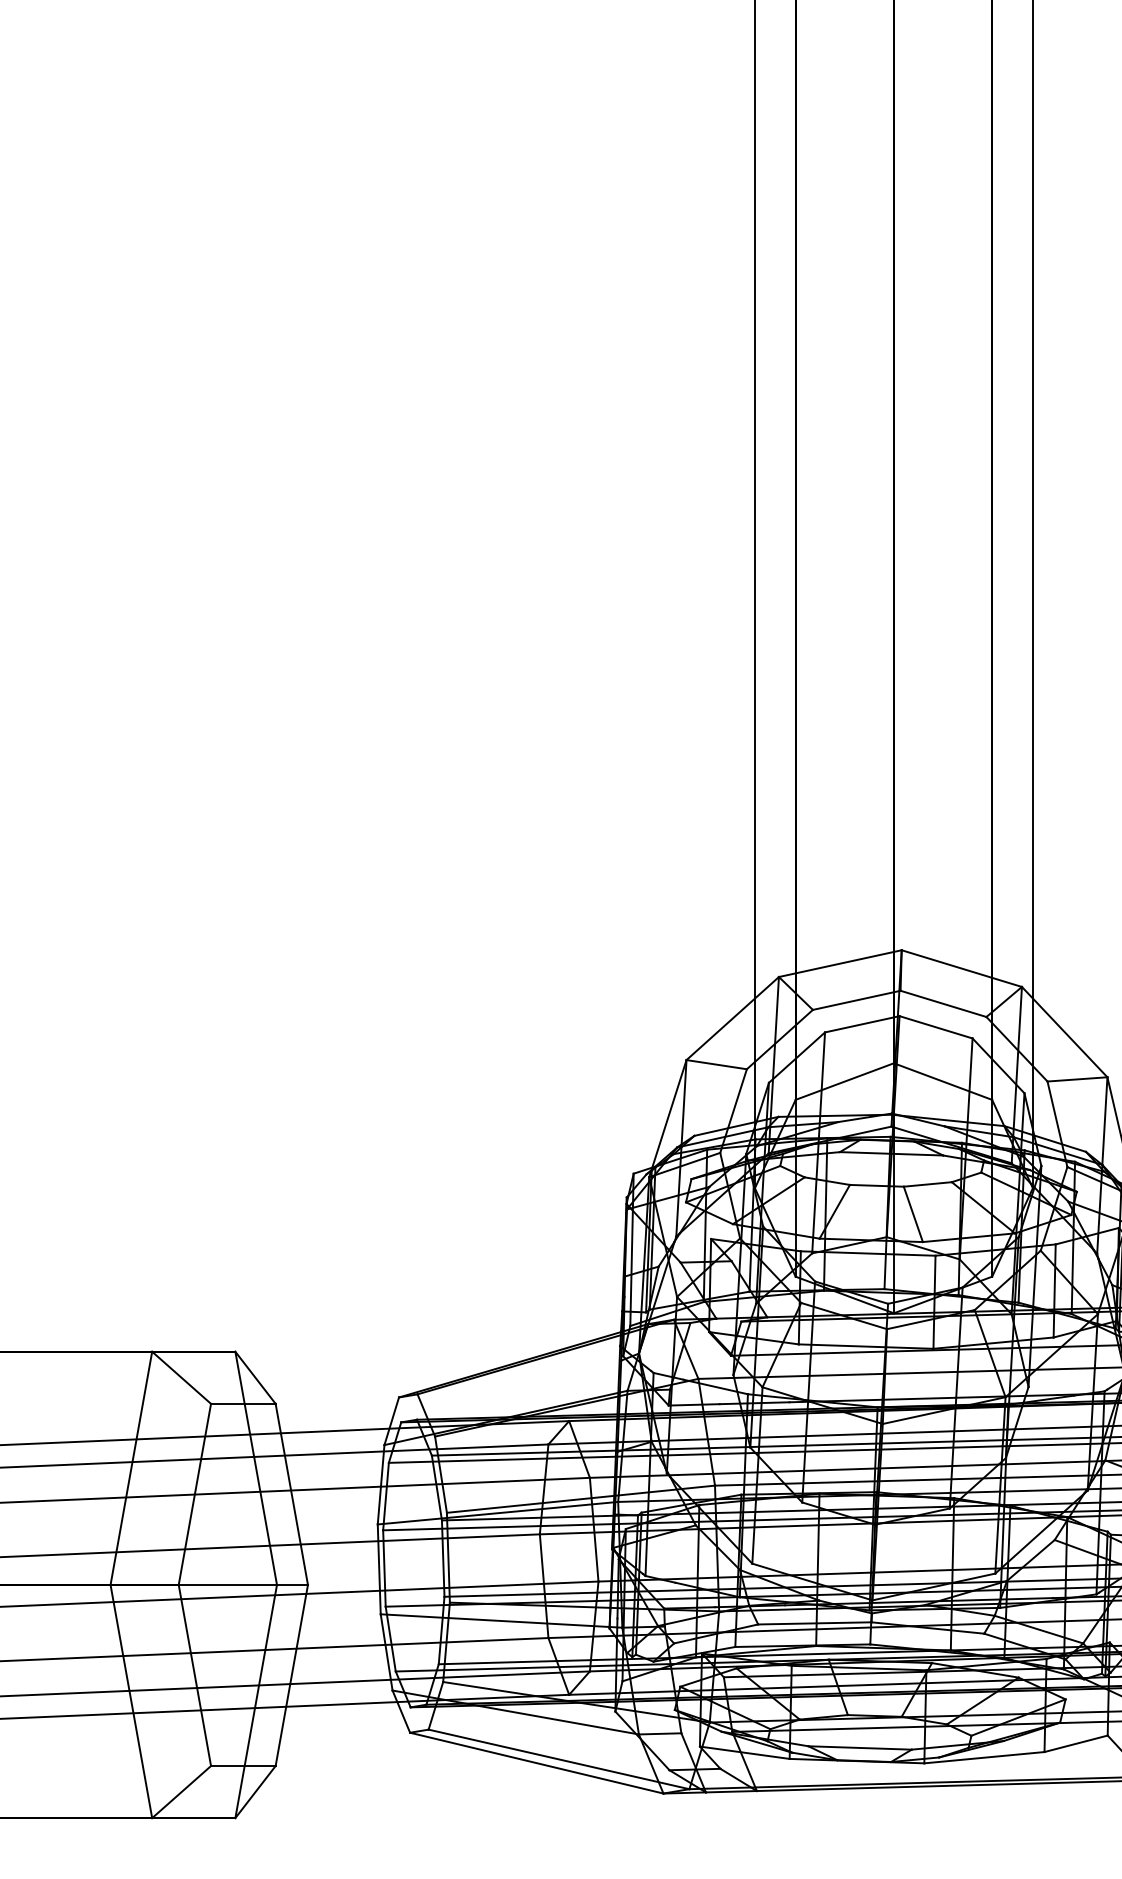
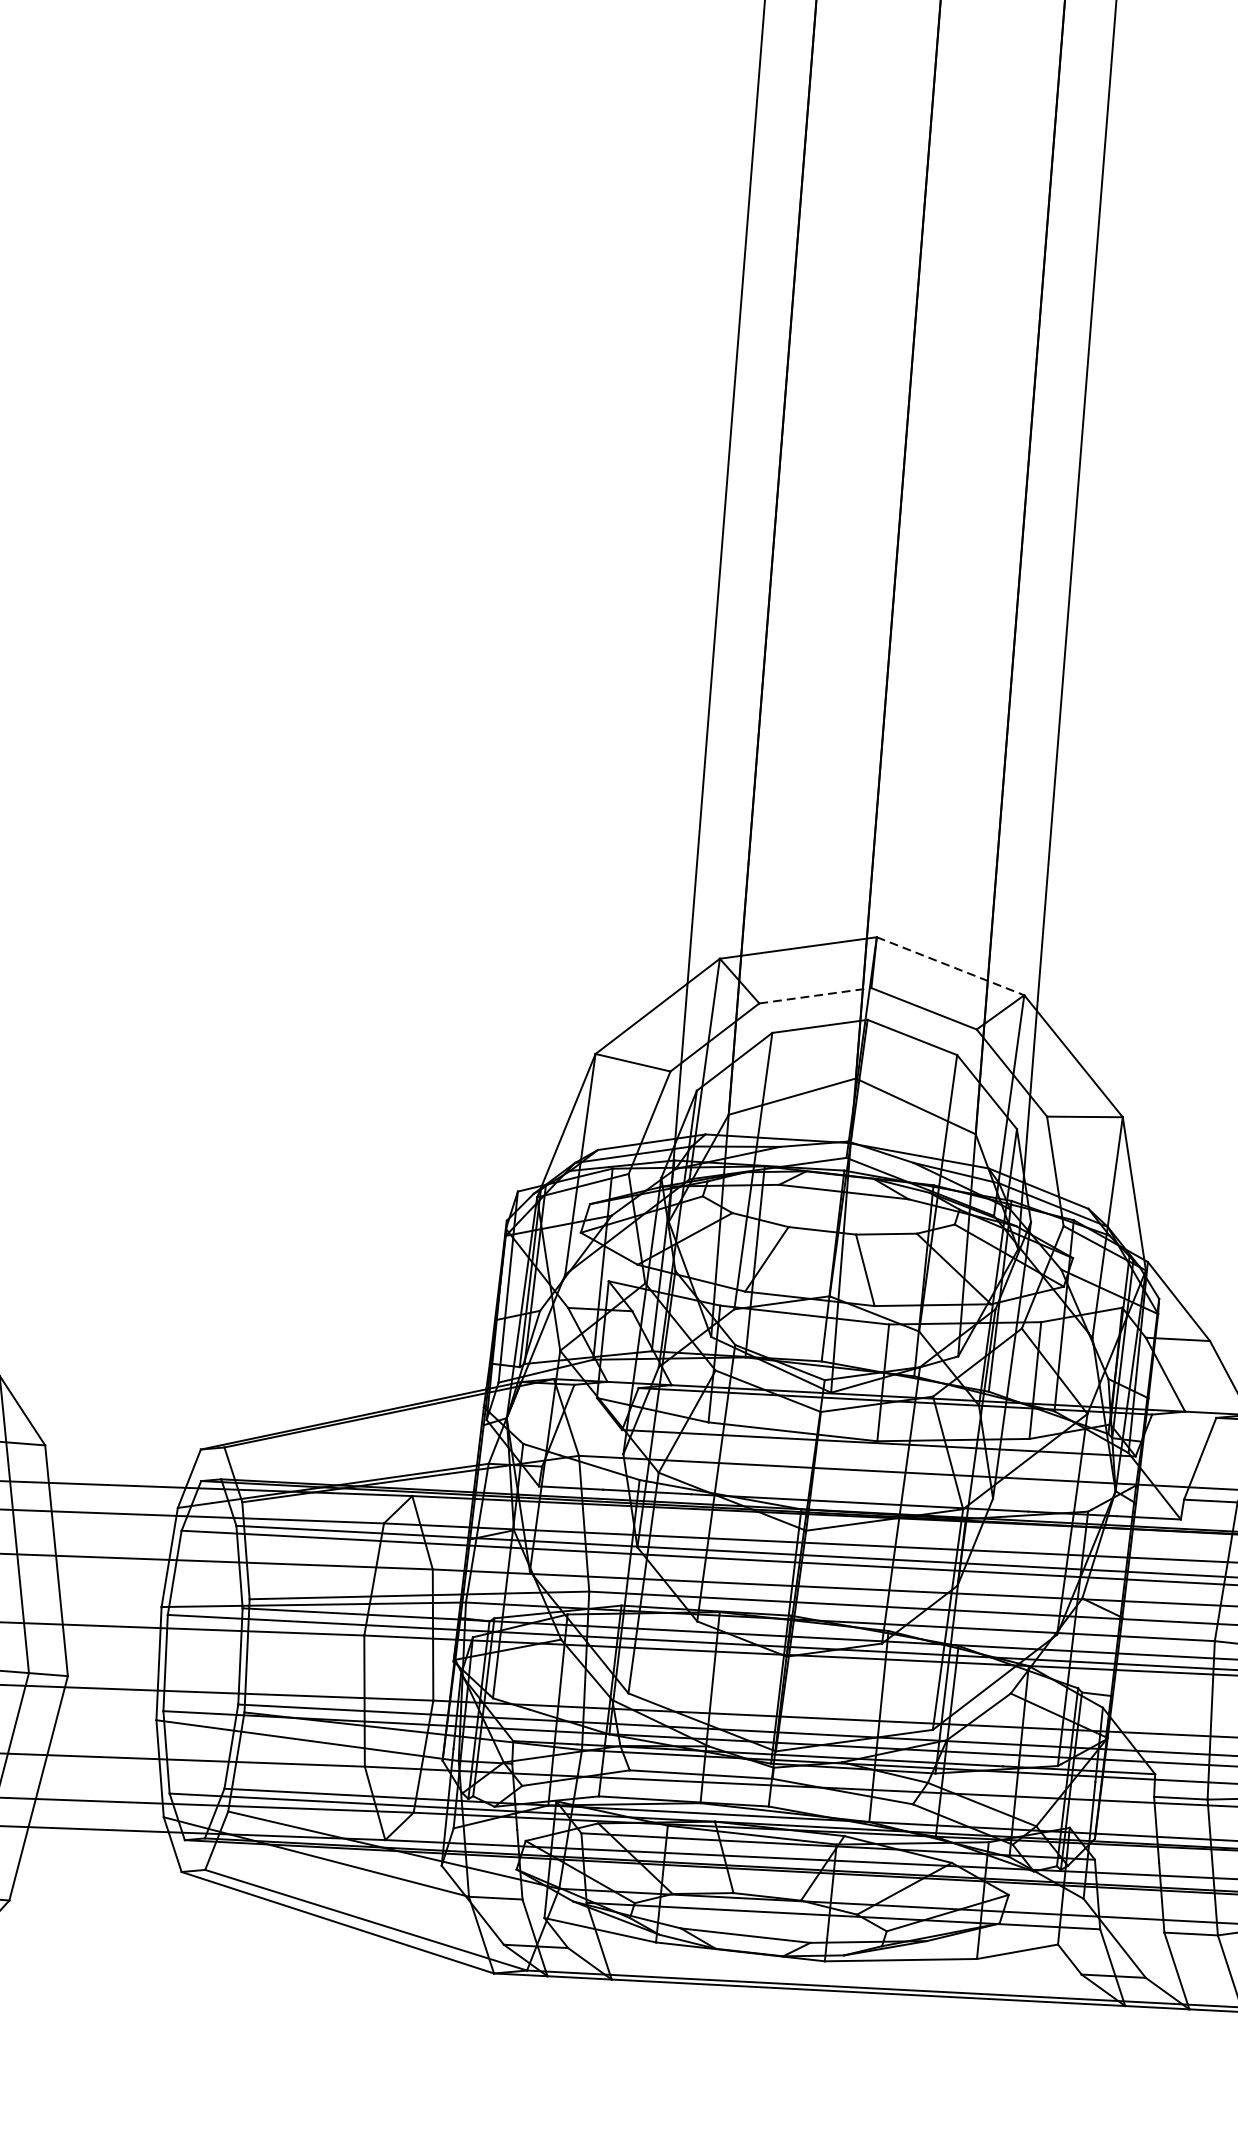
line: (961, 968) -> (950, 966), solid -> dashed
line: (856, 1000) -> (815, 995), solid -> dashed

